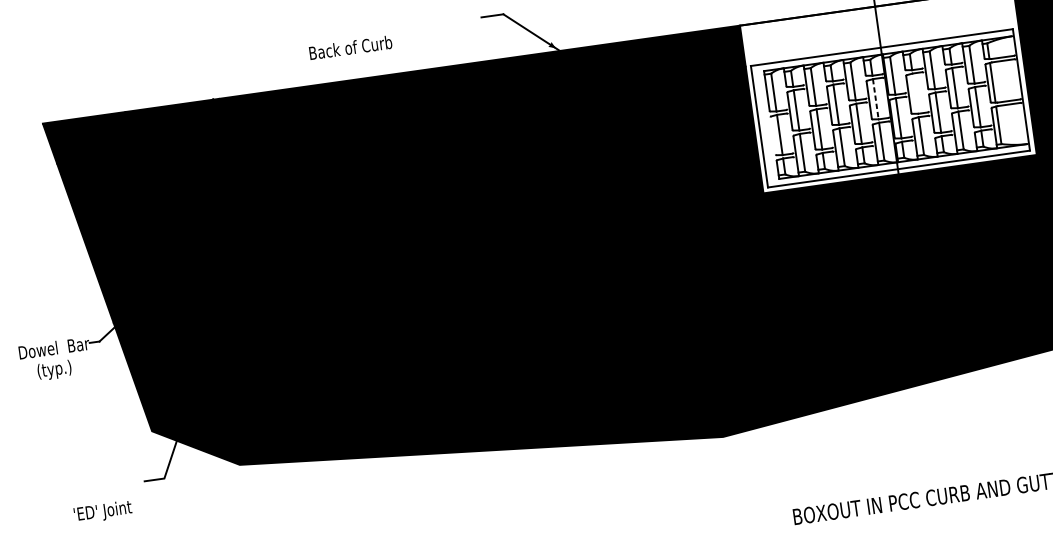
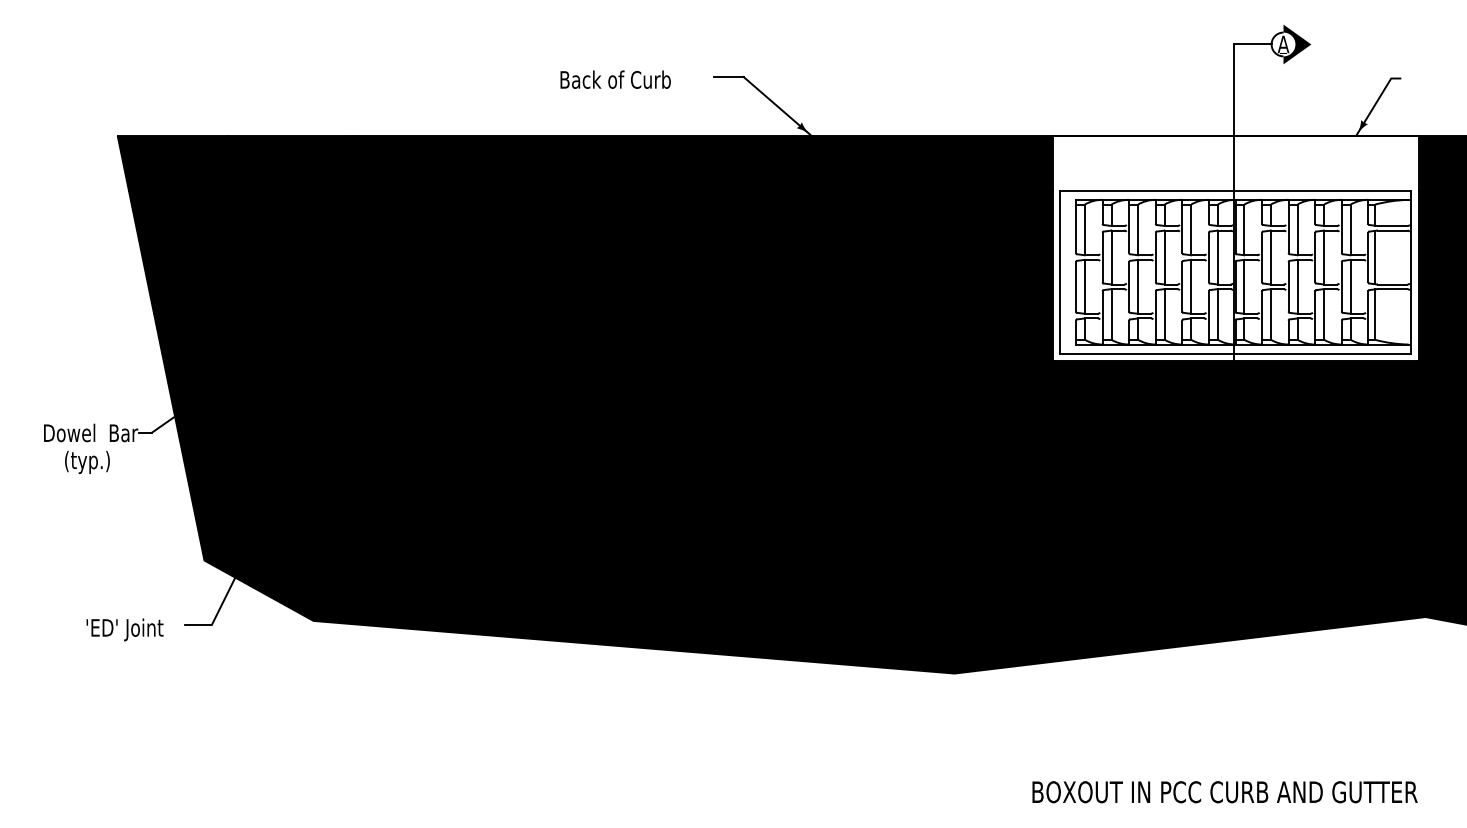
text: (350, 47) -> (615, 79), moved
line: (915, 93) -> (1270, 257), added
line: (875, 99) -> (1217, 257), dashed -> solid
line: (773, 135) -> (1076, 286), added
text: (102, 511) -> (124, 629), moved

